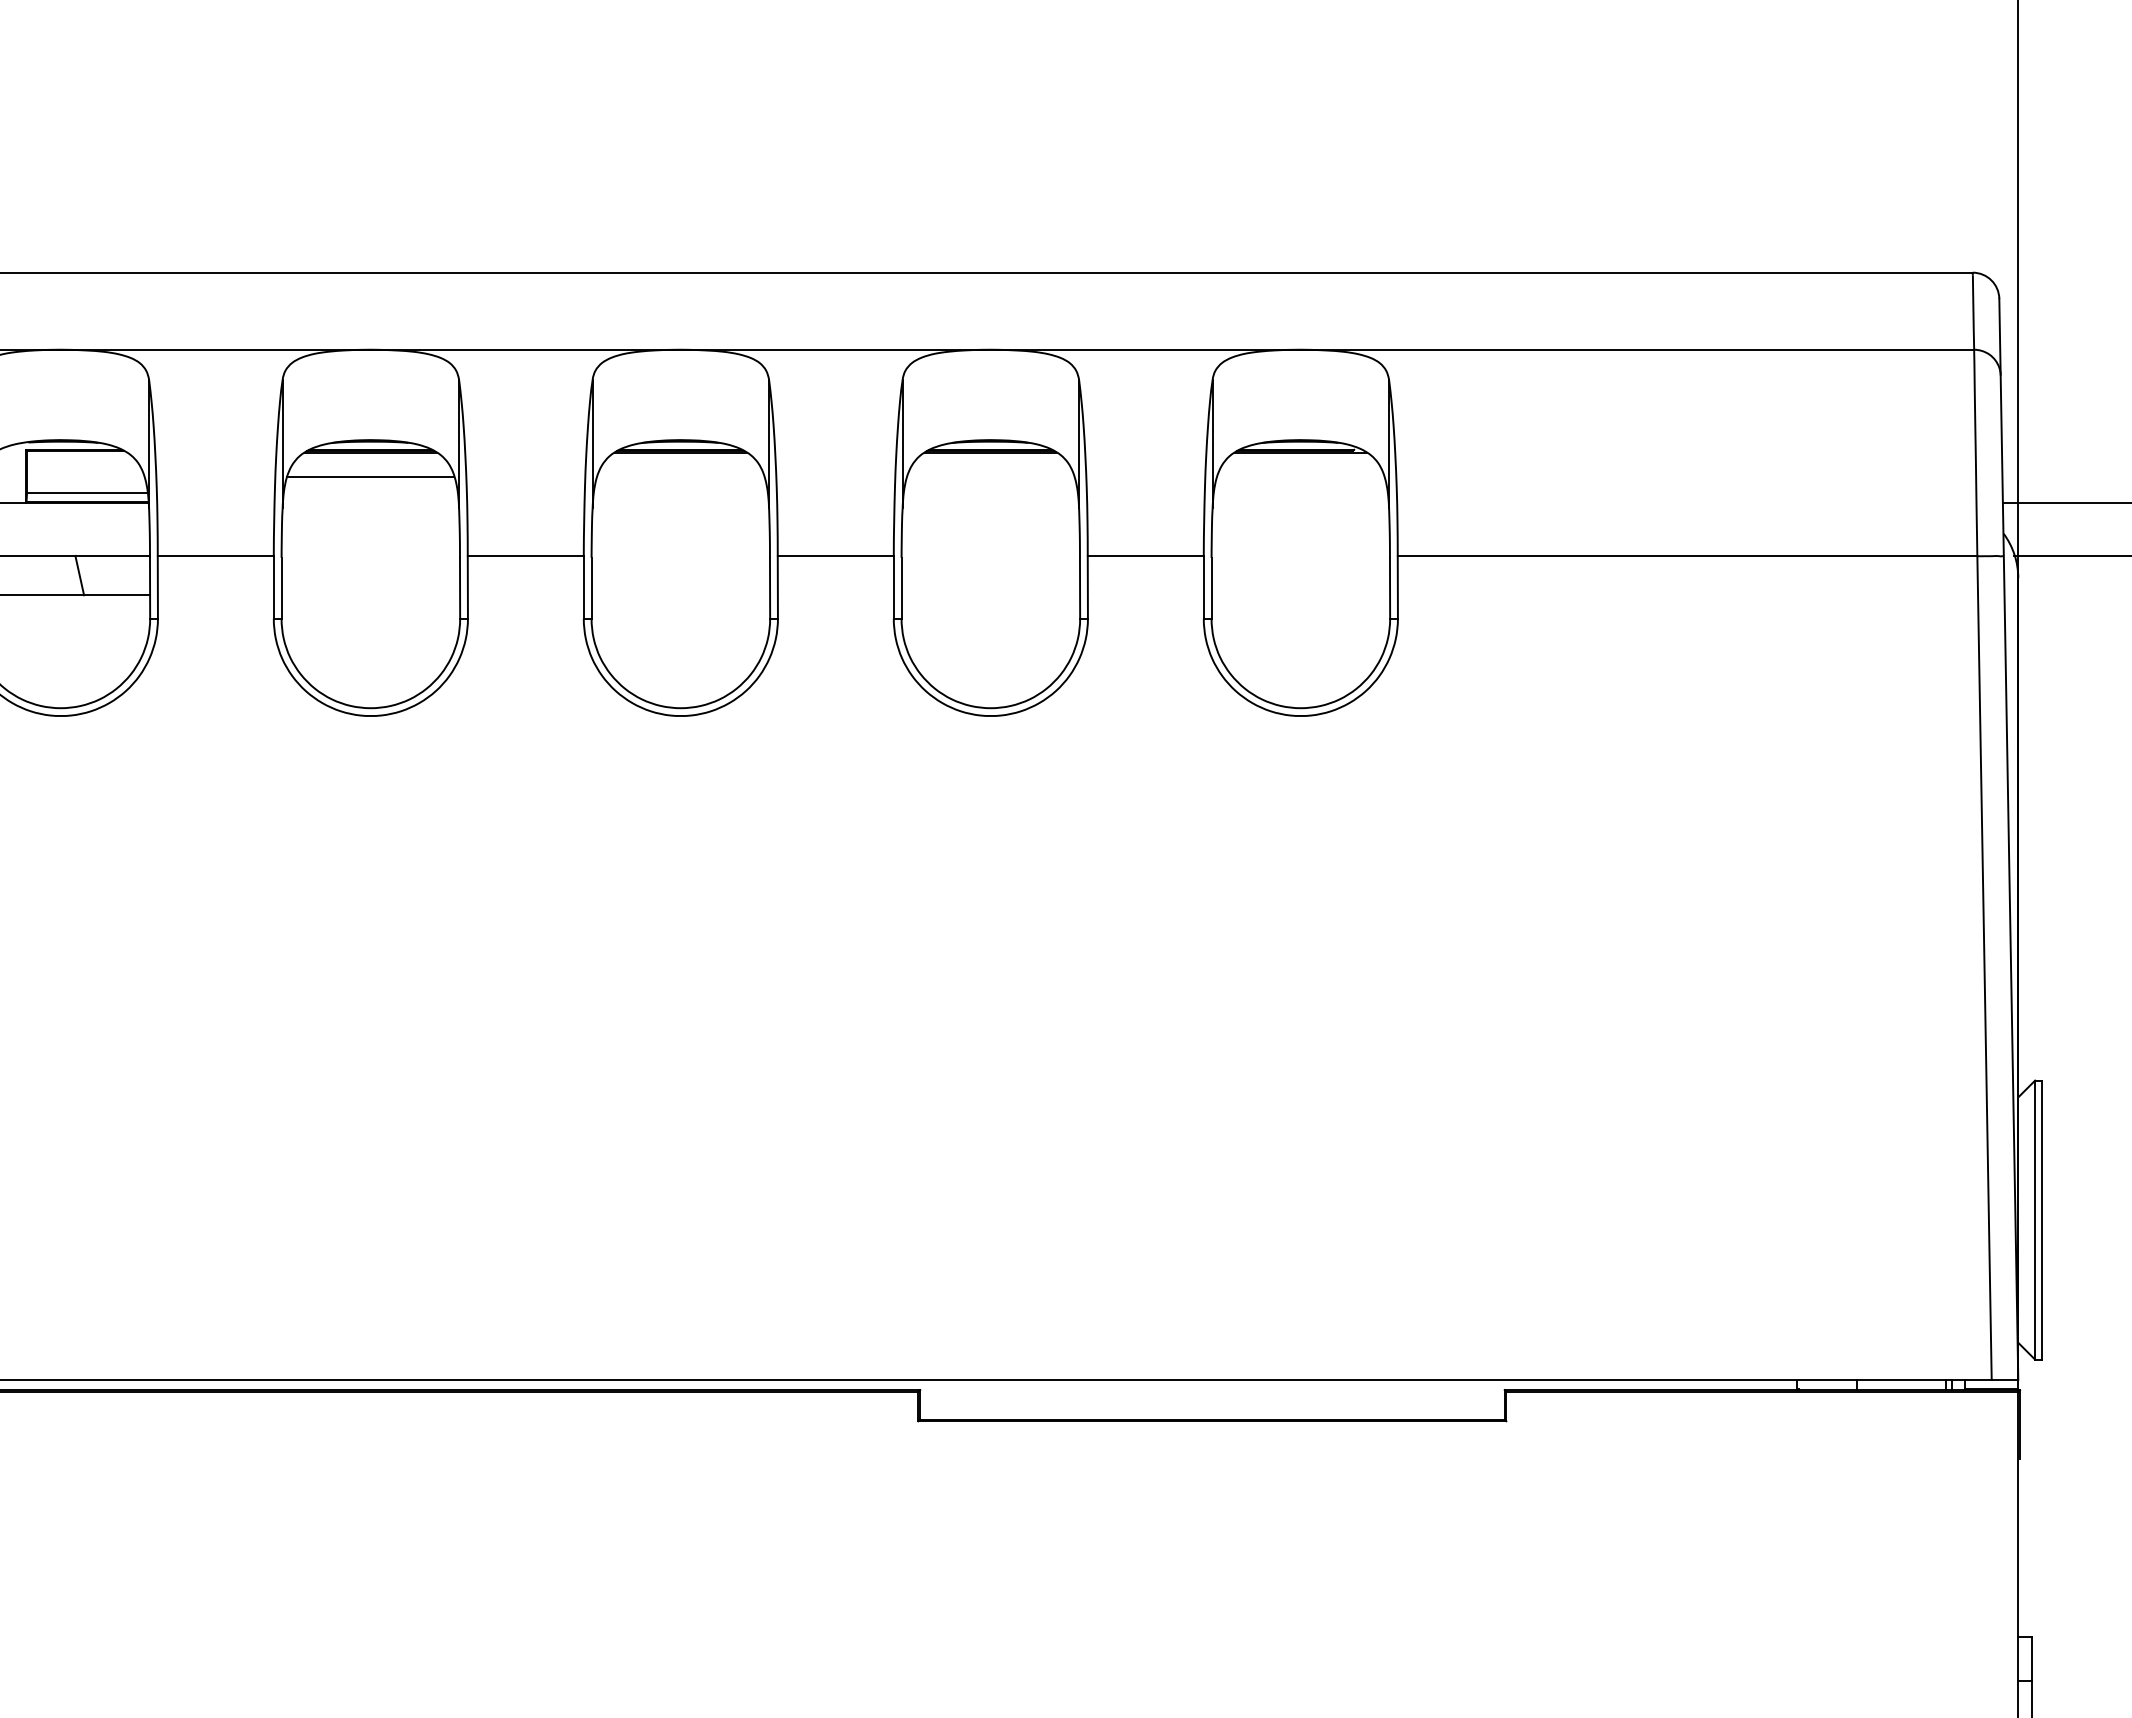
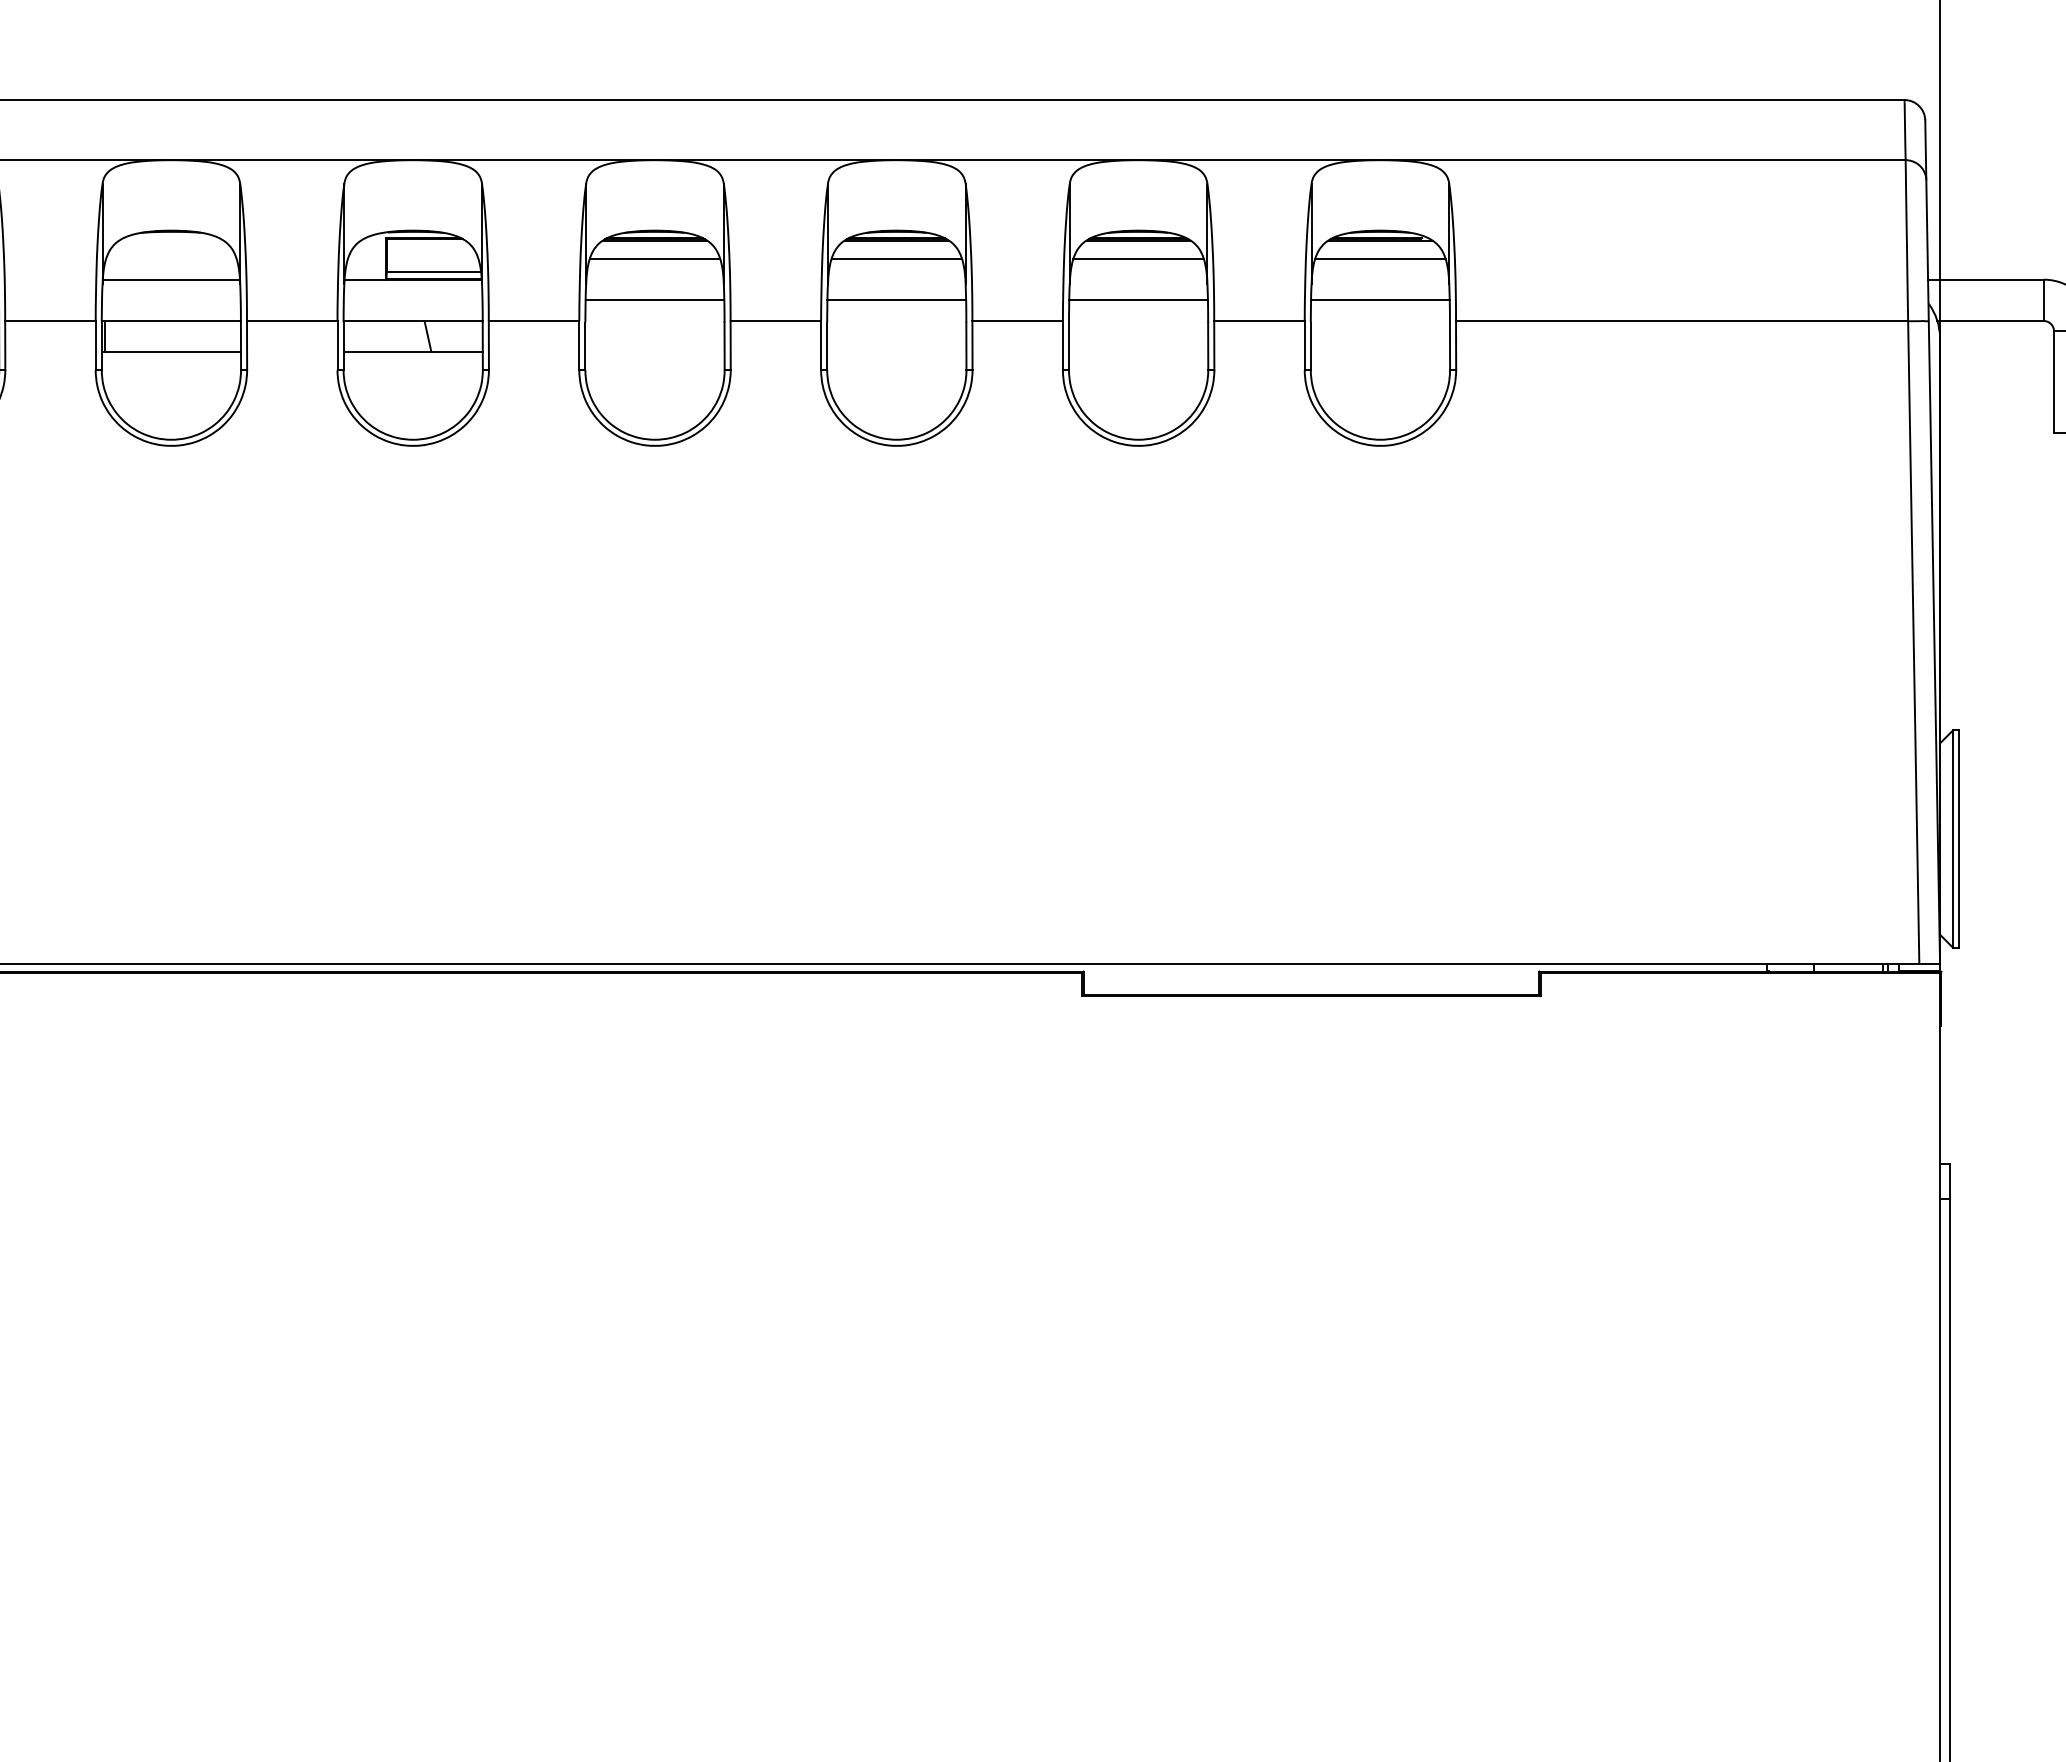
line: (680, 477) -> (896, 259), added
line: (990, 477) -> (1138, 259), added
line: (1300, 477) -> (1380, 259), added
line: (370, 529) -> (654, 300), added
line: (680, 529) -> (896, 300), added
line: (990, 529) -> (1138, 300), added
line: (1300, 529) -> (1380, 300), added

